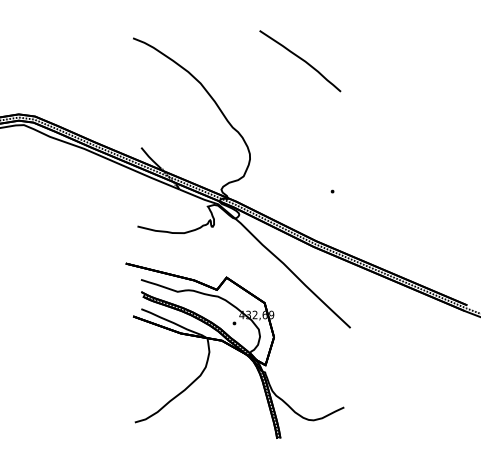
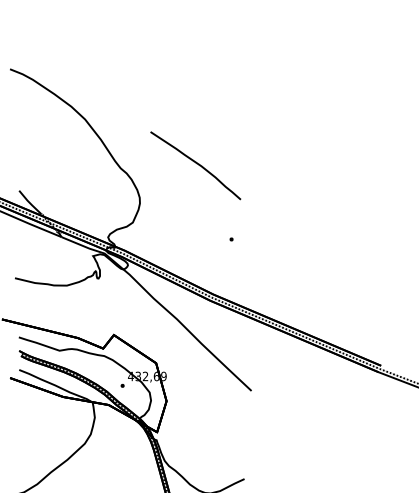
curve: (301, 60) -> (197, 164), moved

